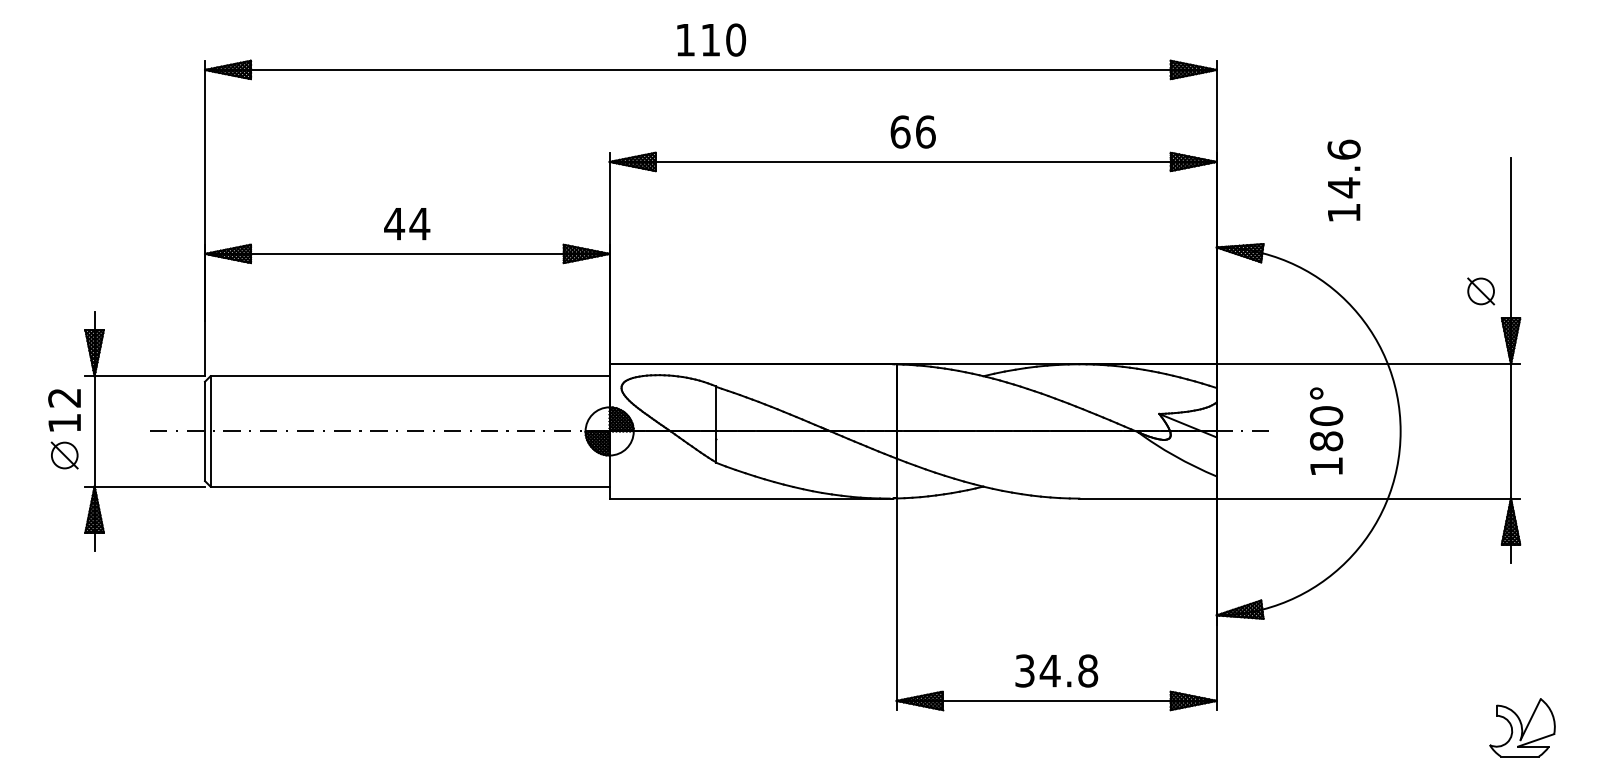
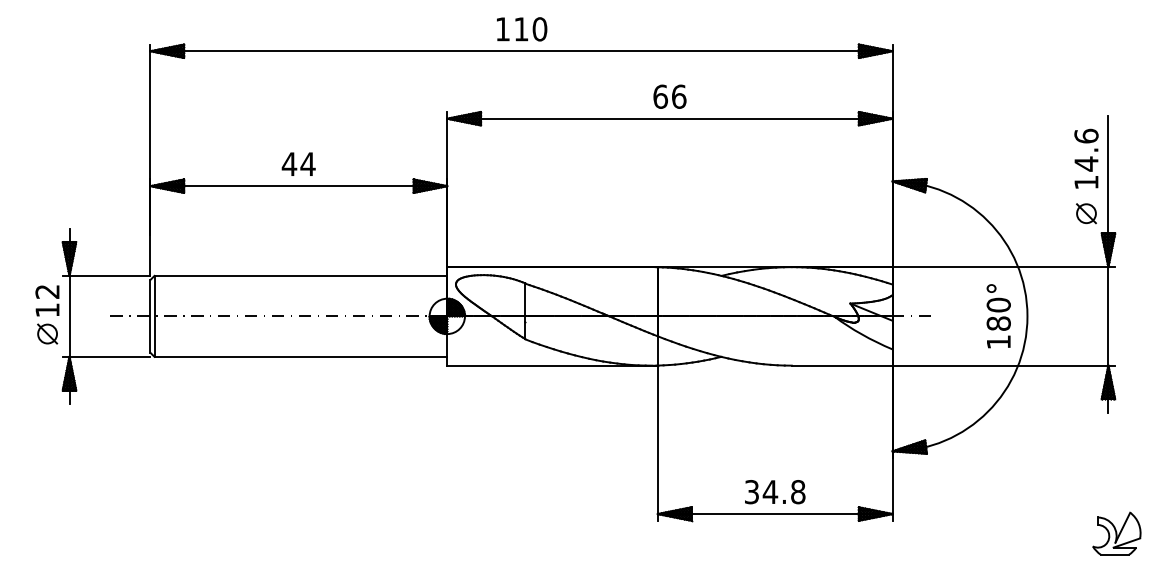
text: (1343, 180) -> (1086, 158), moved
text: (1326, 430) -> (998, 315), moved

